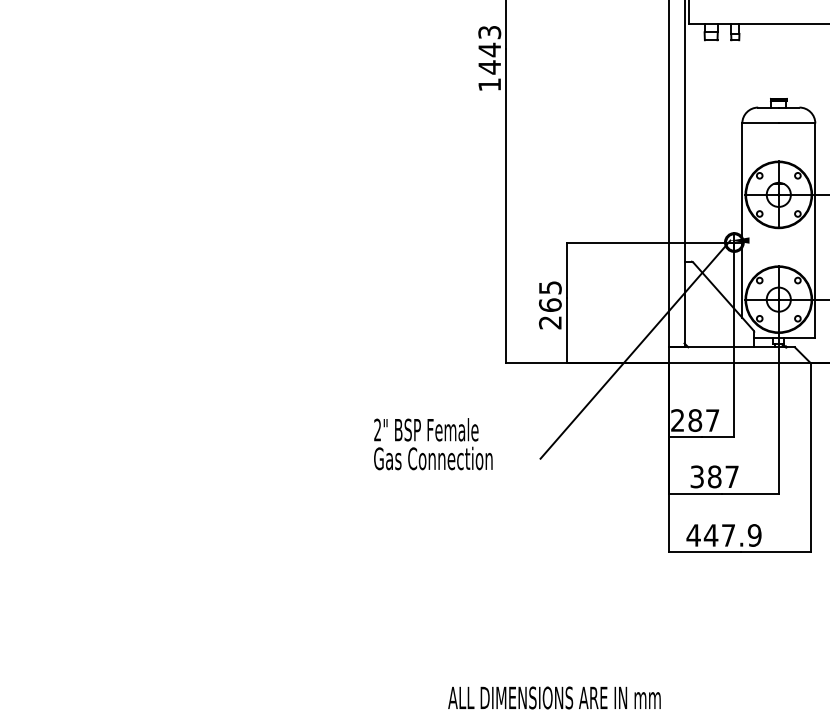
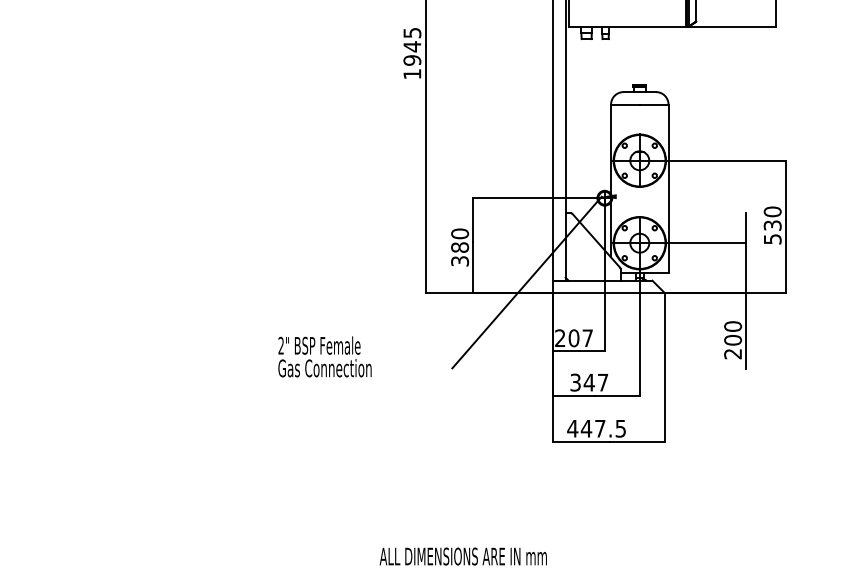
text: (489, 50) -> (412, 47), 1443 -> 1945
text: (550, 305) -> (460, 247), 265 -> 380
text: (694, 419) -> (573, 337), 287 -> 207
text: (432, 443) -> (324, 356), moved
text: (713, 476) -> (588, 382), 387 -> 347
text: (754, 535) -> (620, 428), 447.9 -> 447.5

